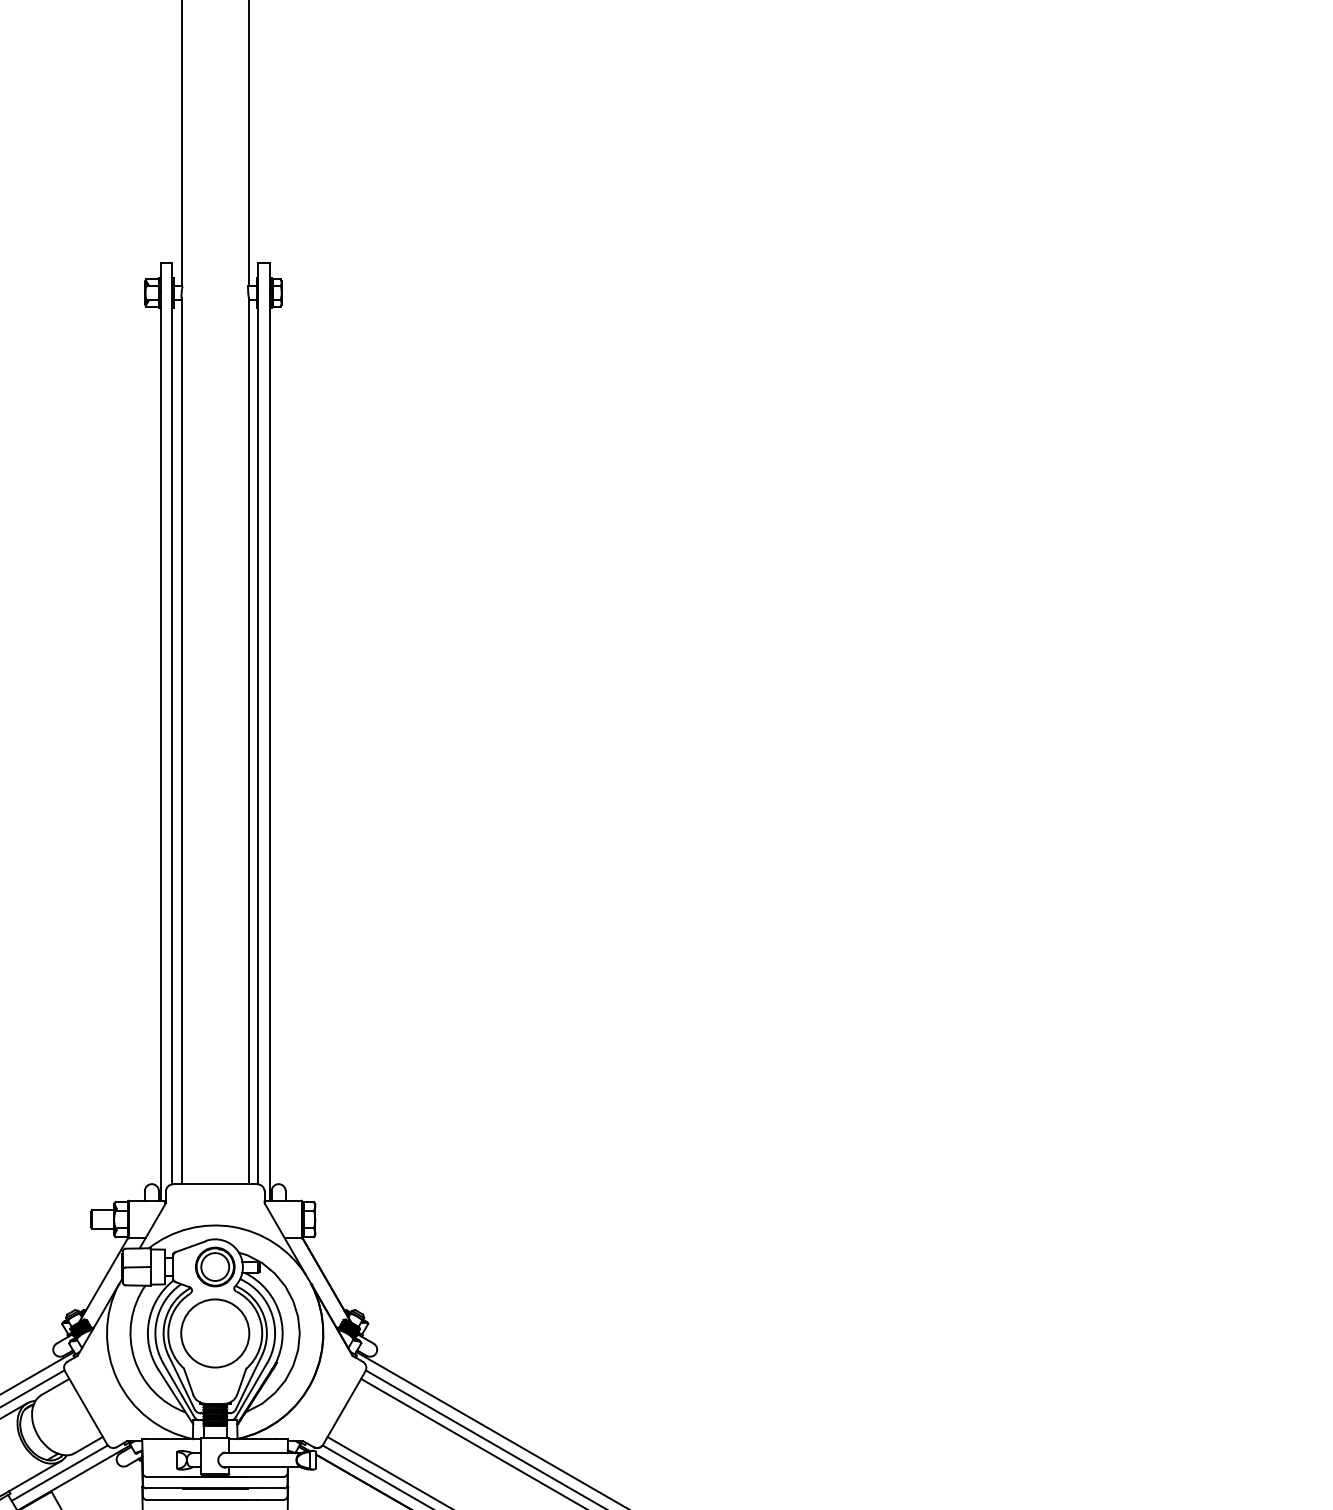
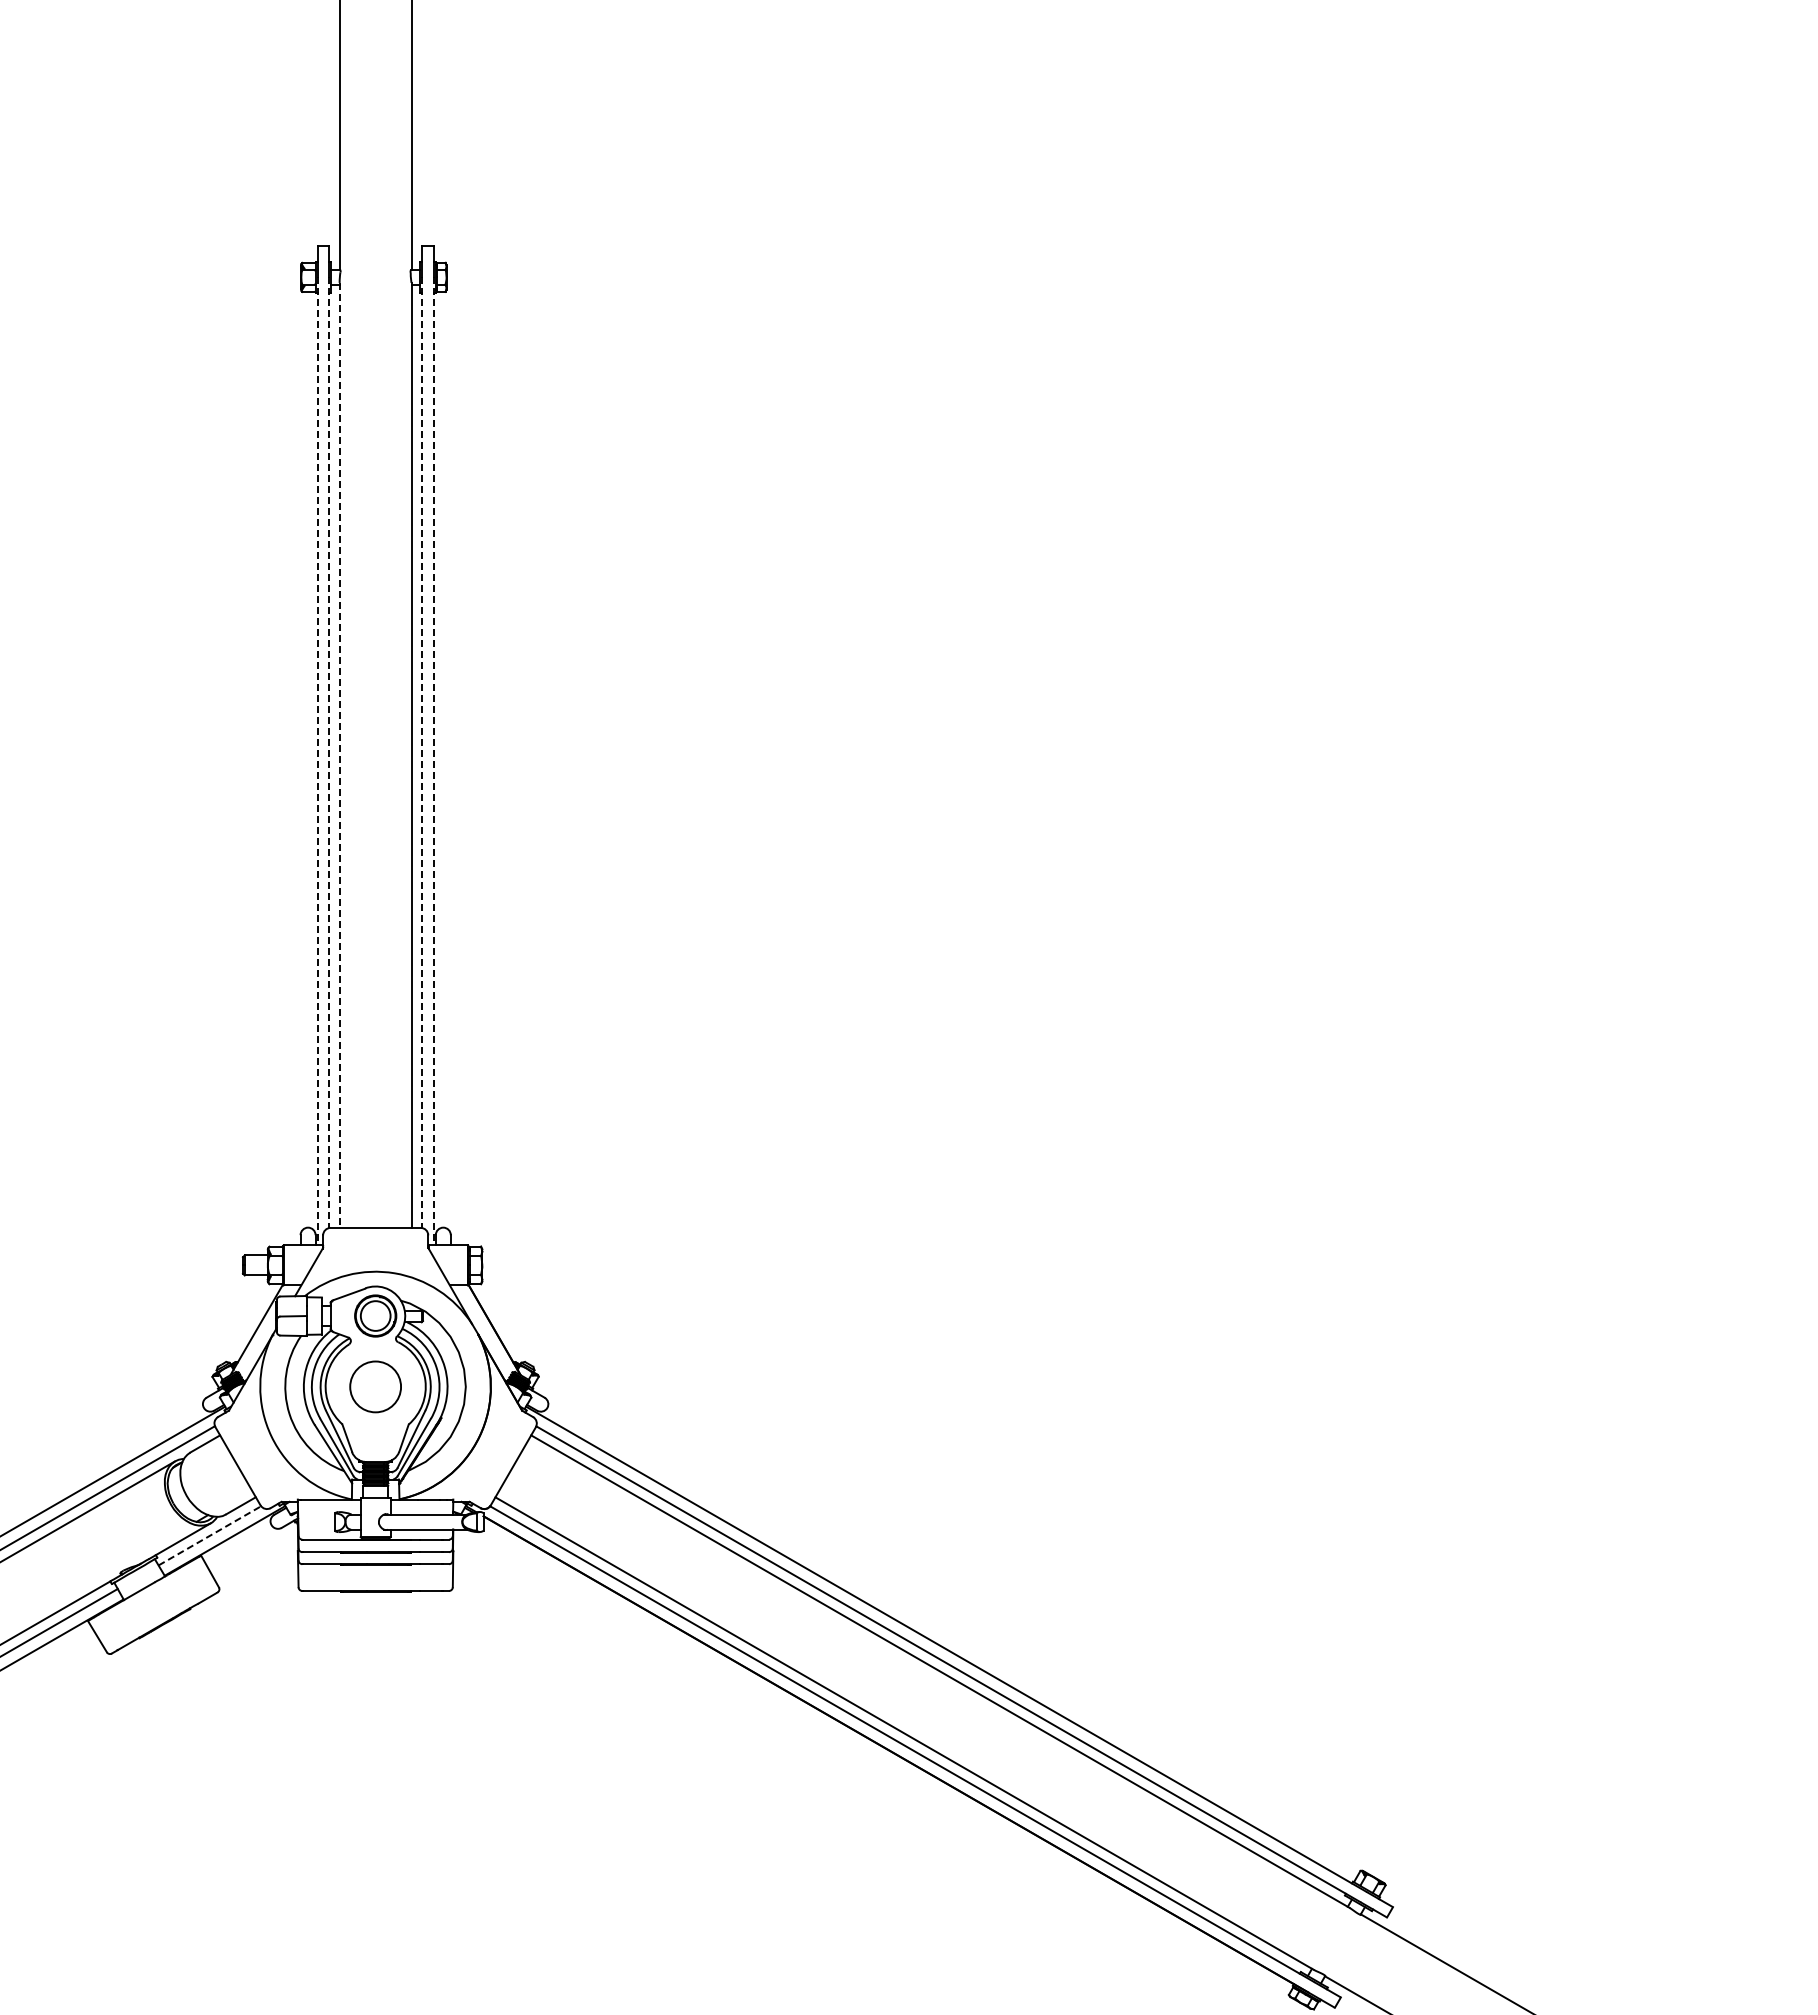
line: (171, 738) -> (329, 752), solid -> dashed
line: (258, 738) -> (421, 752), solid -> dashed
line: (181, 741) -> (339, 755), solid -> dashed
line: (160, 746) -> (317, 761), solid -> dashed
line: (269, 746) -> (433, 761), solid -> dashed
circle: (215, 1333) -> (375, 1386), size x0.7
line: (60, 1472) -> (210, 1535), solid -> dashed

